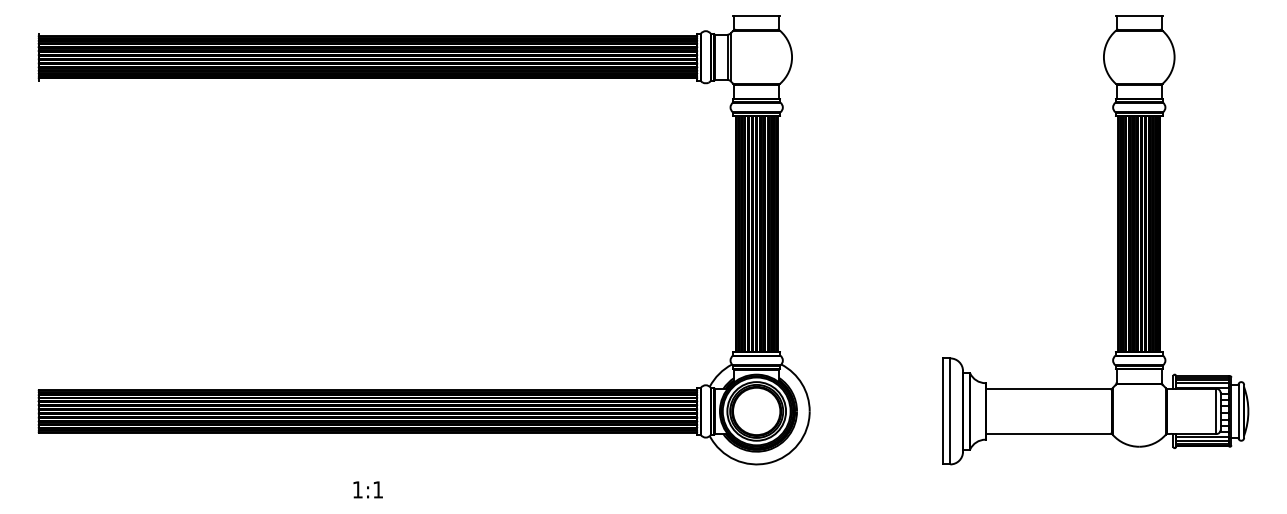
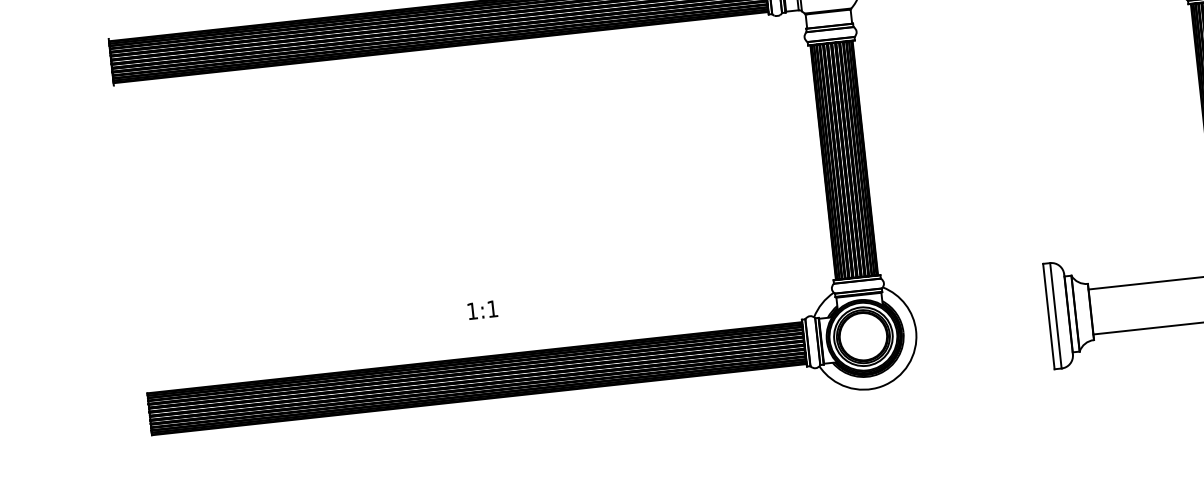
text: (367, 489) -> (482, 309), moved

